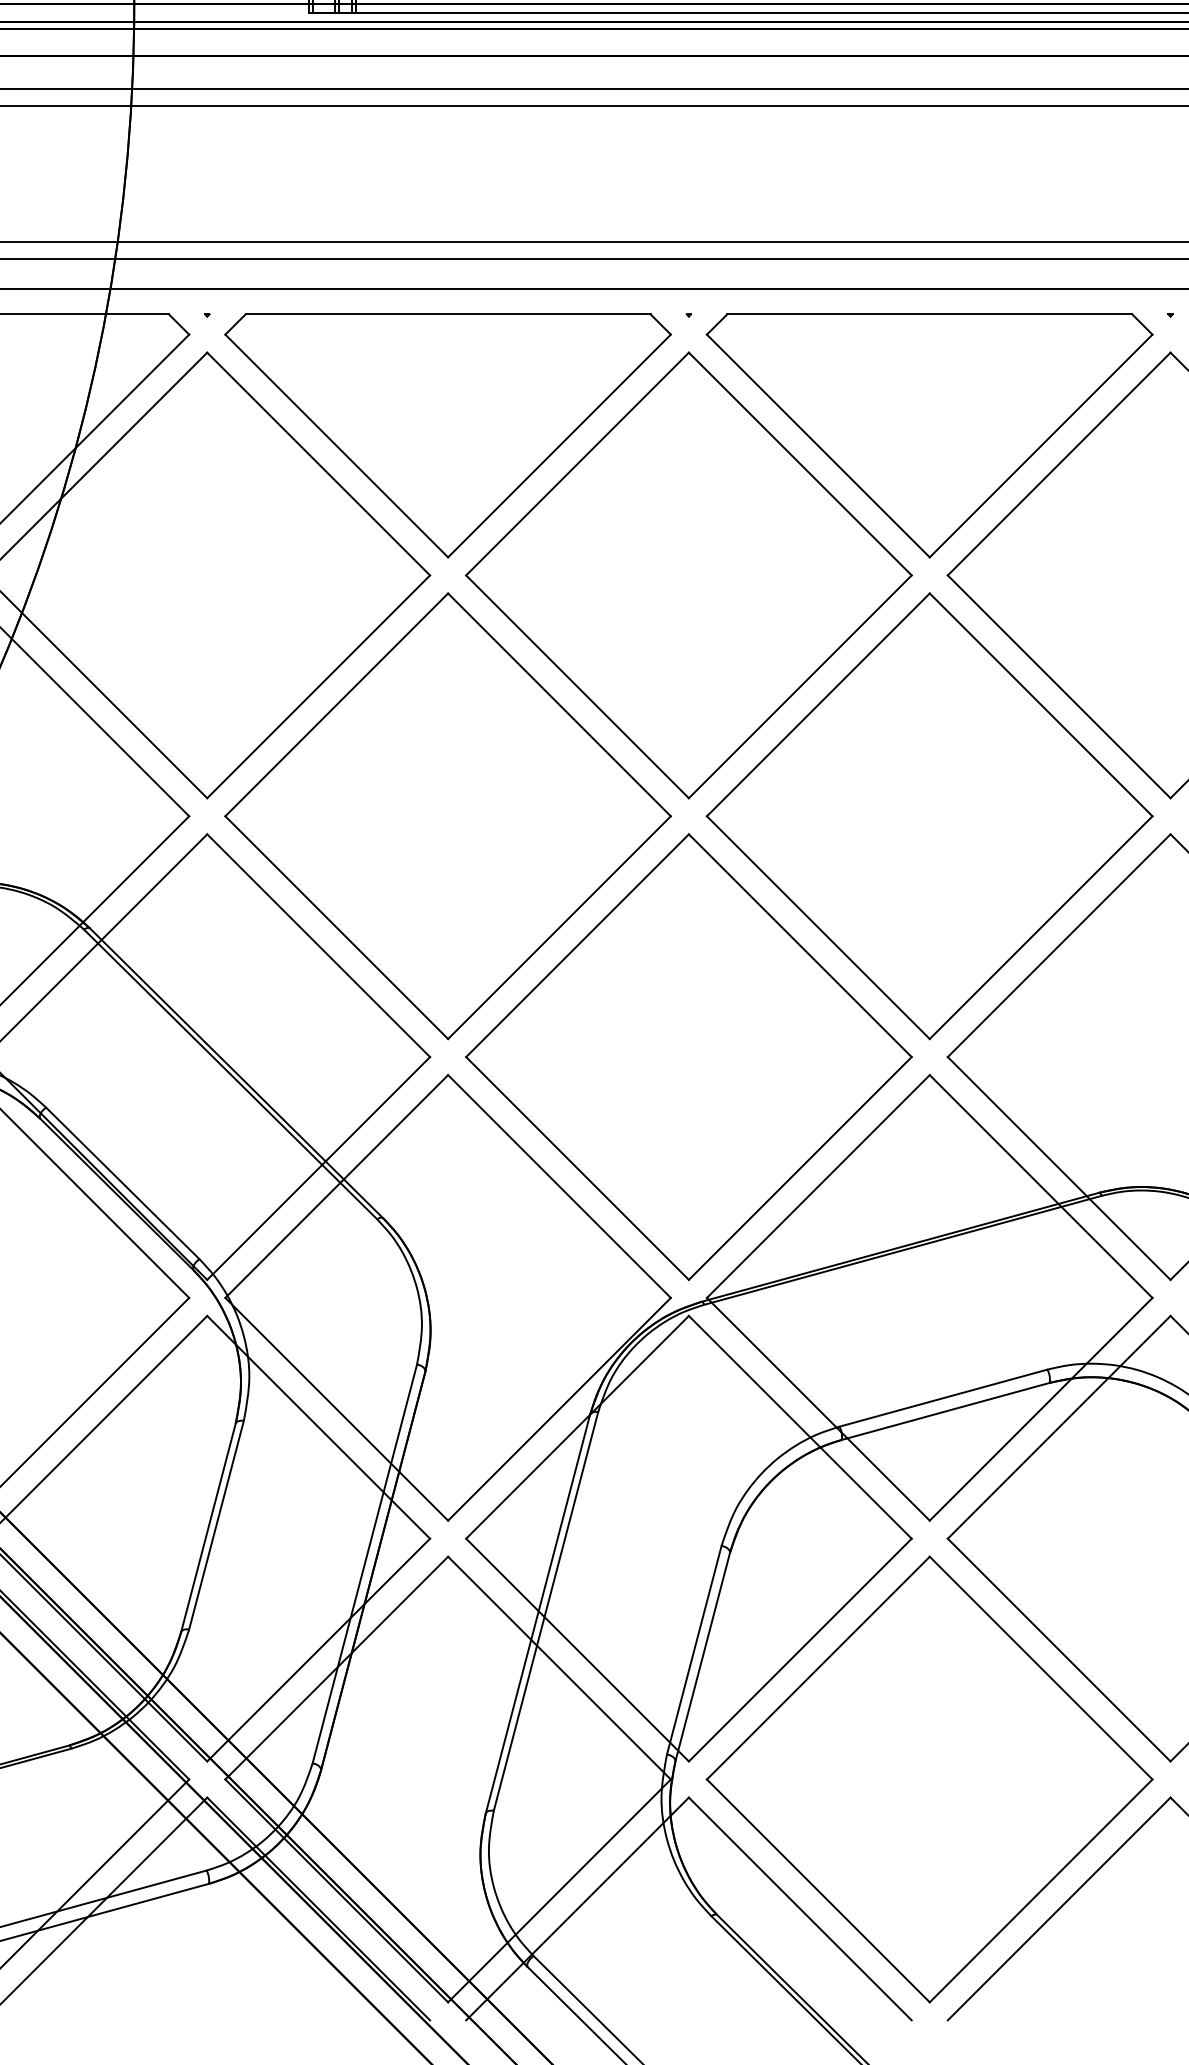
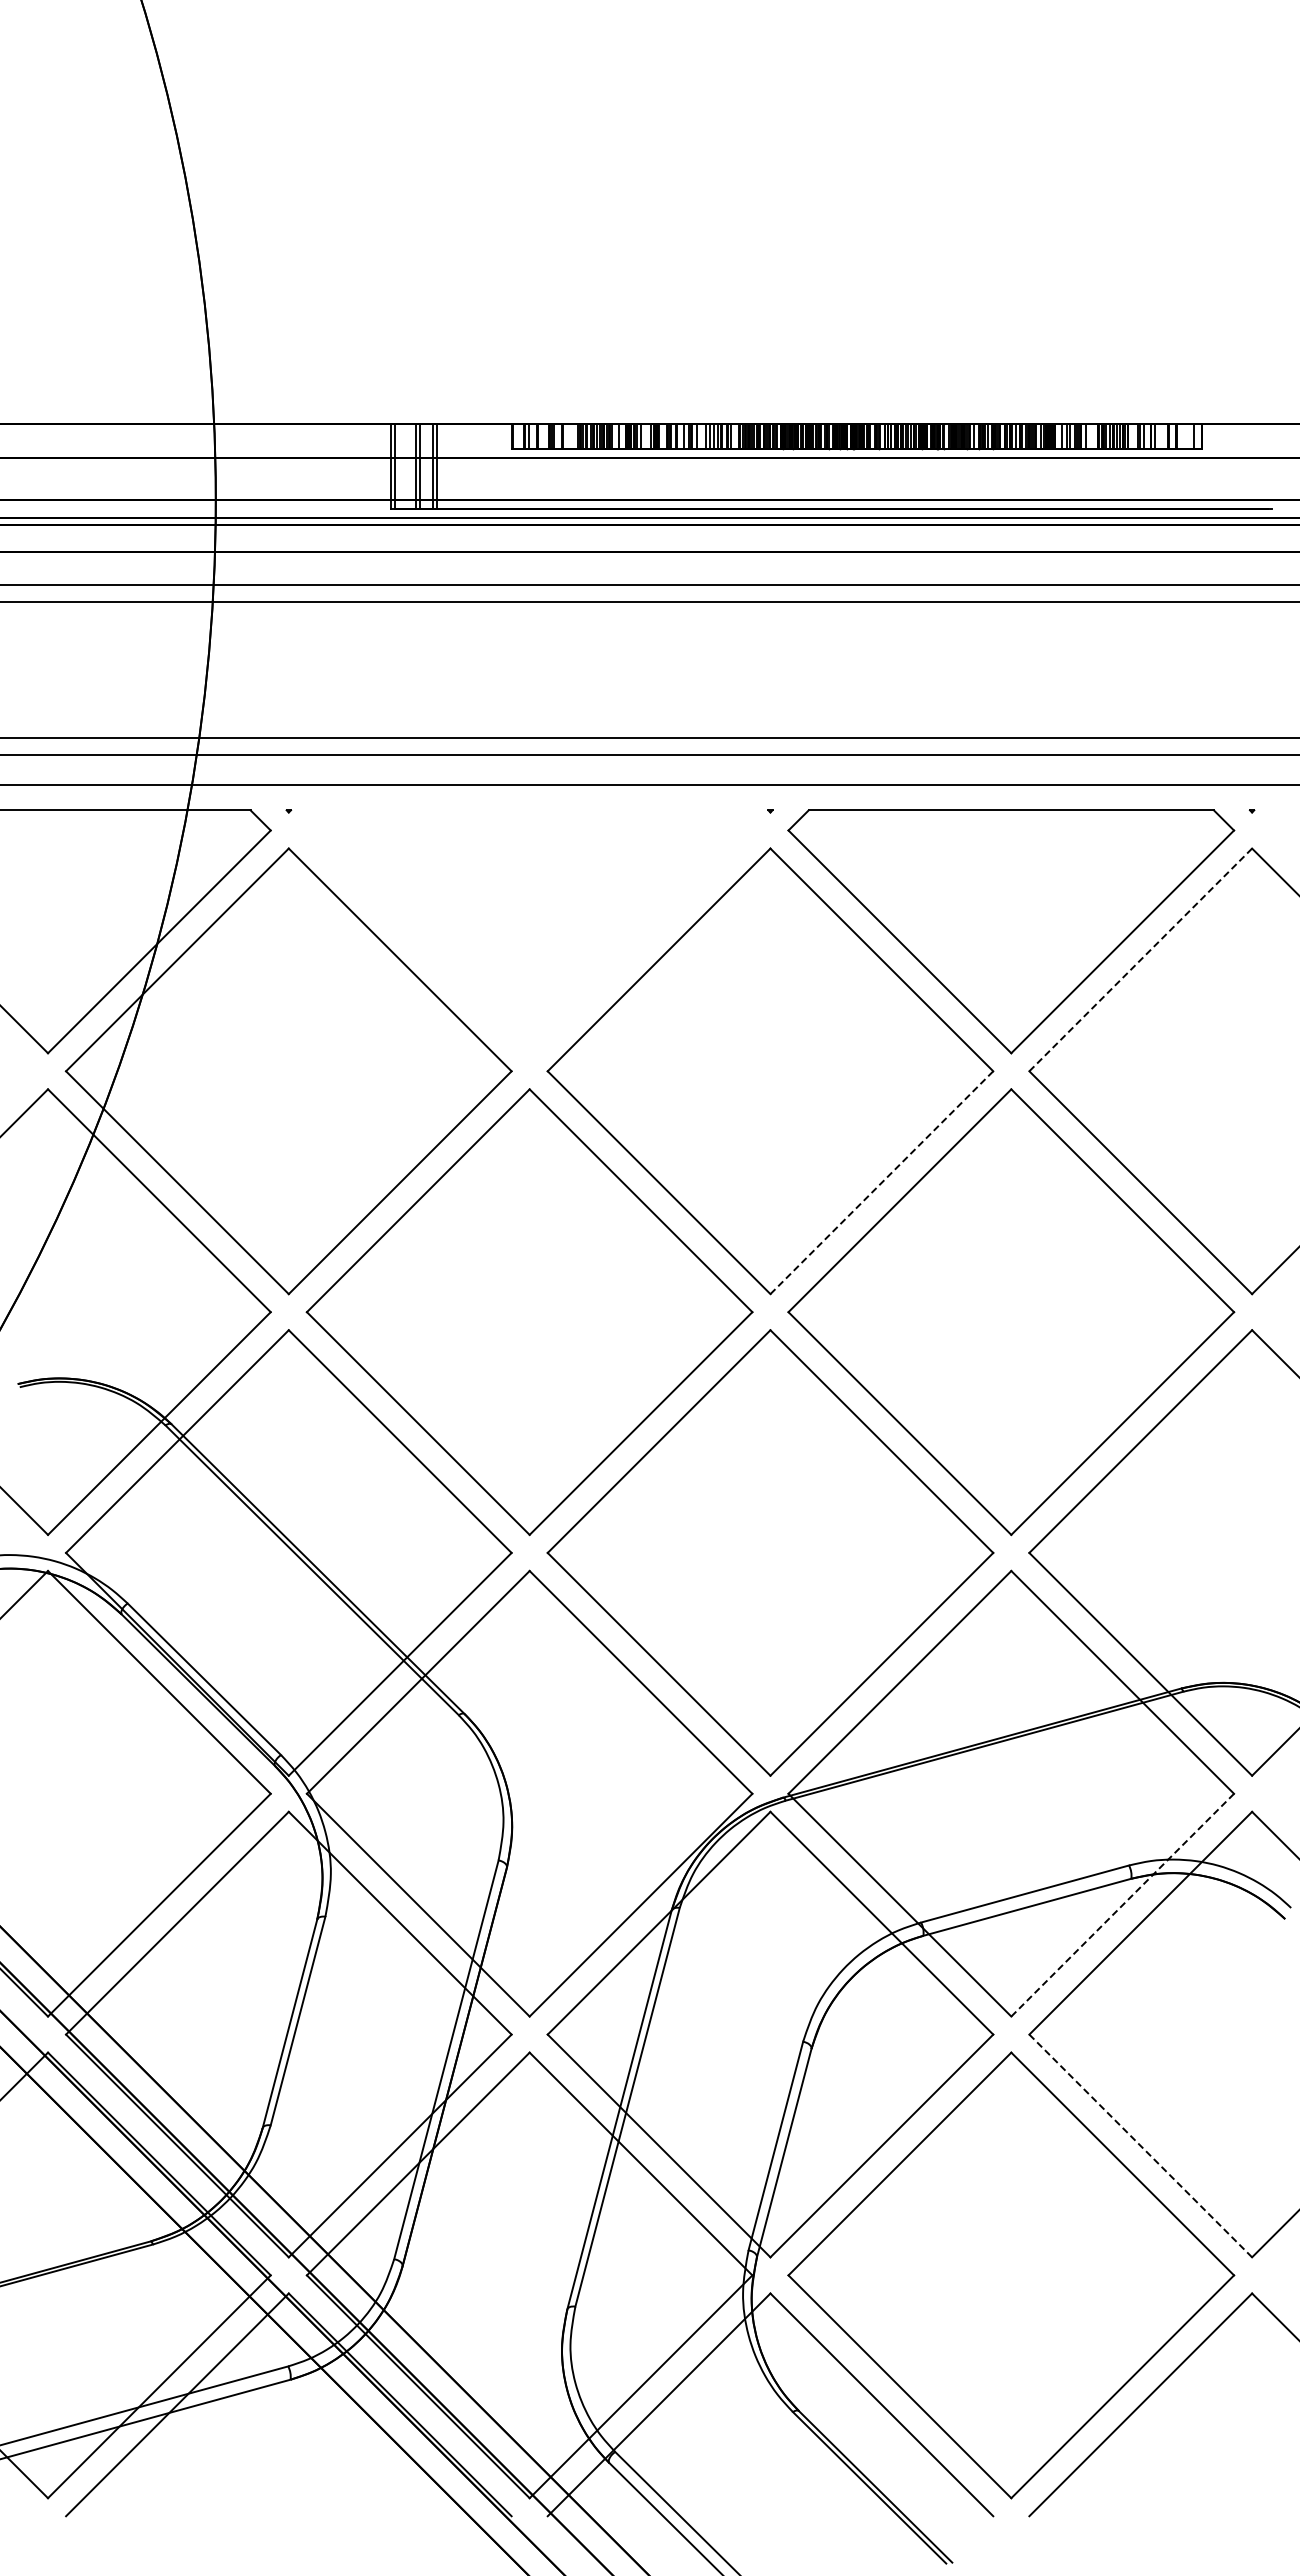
part: (447, 435) -> (529, 931), removed
line: (1059, 463) -> (1141, 959), solid -> dashed
line: (799, 686) -> (881, 1182), solid -> dashed
line: (1041, 1408) -> (1123, 1904), solid -> dashed
line: (1059, 1650) -> (1141, 2146), solid -> dashed

